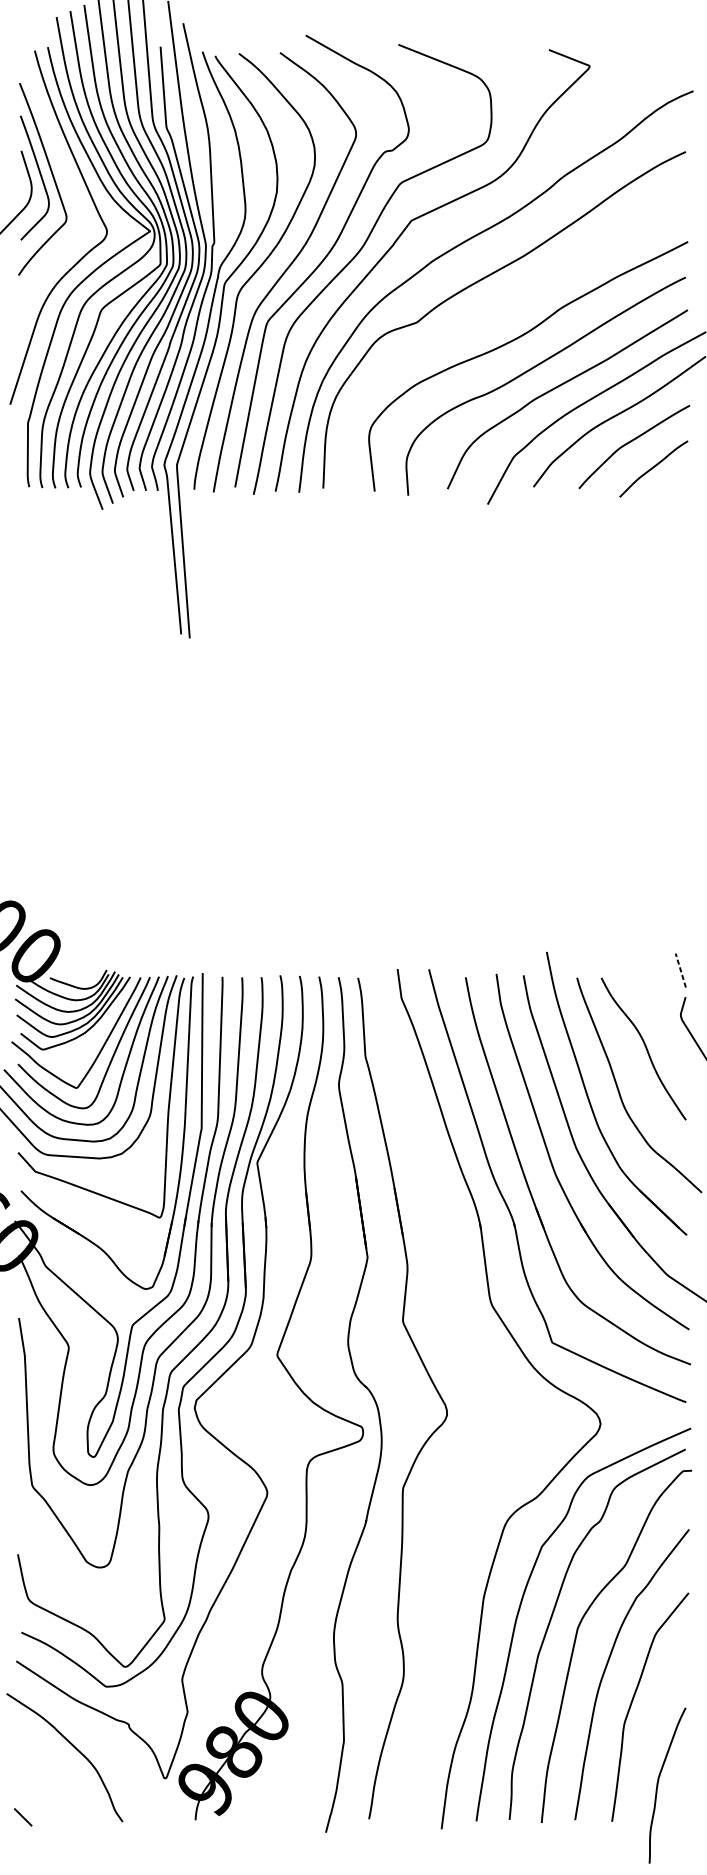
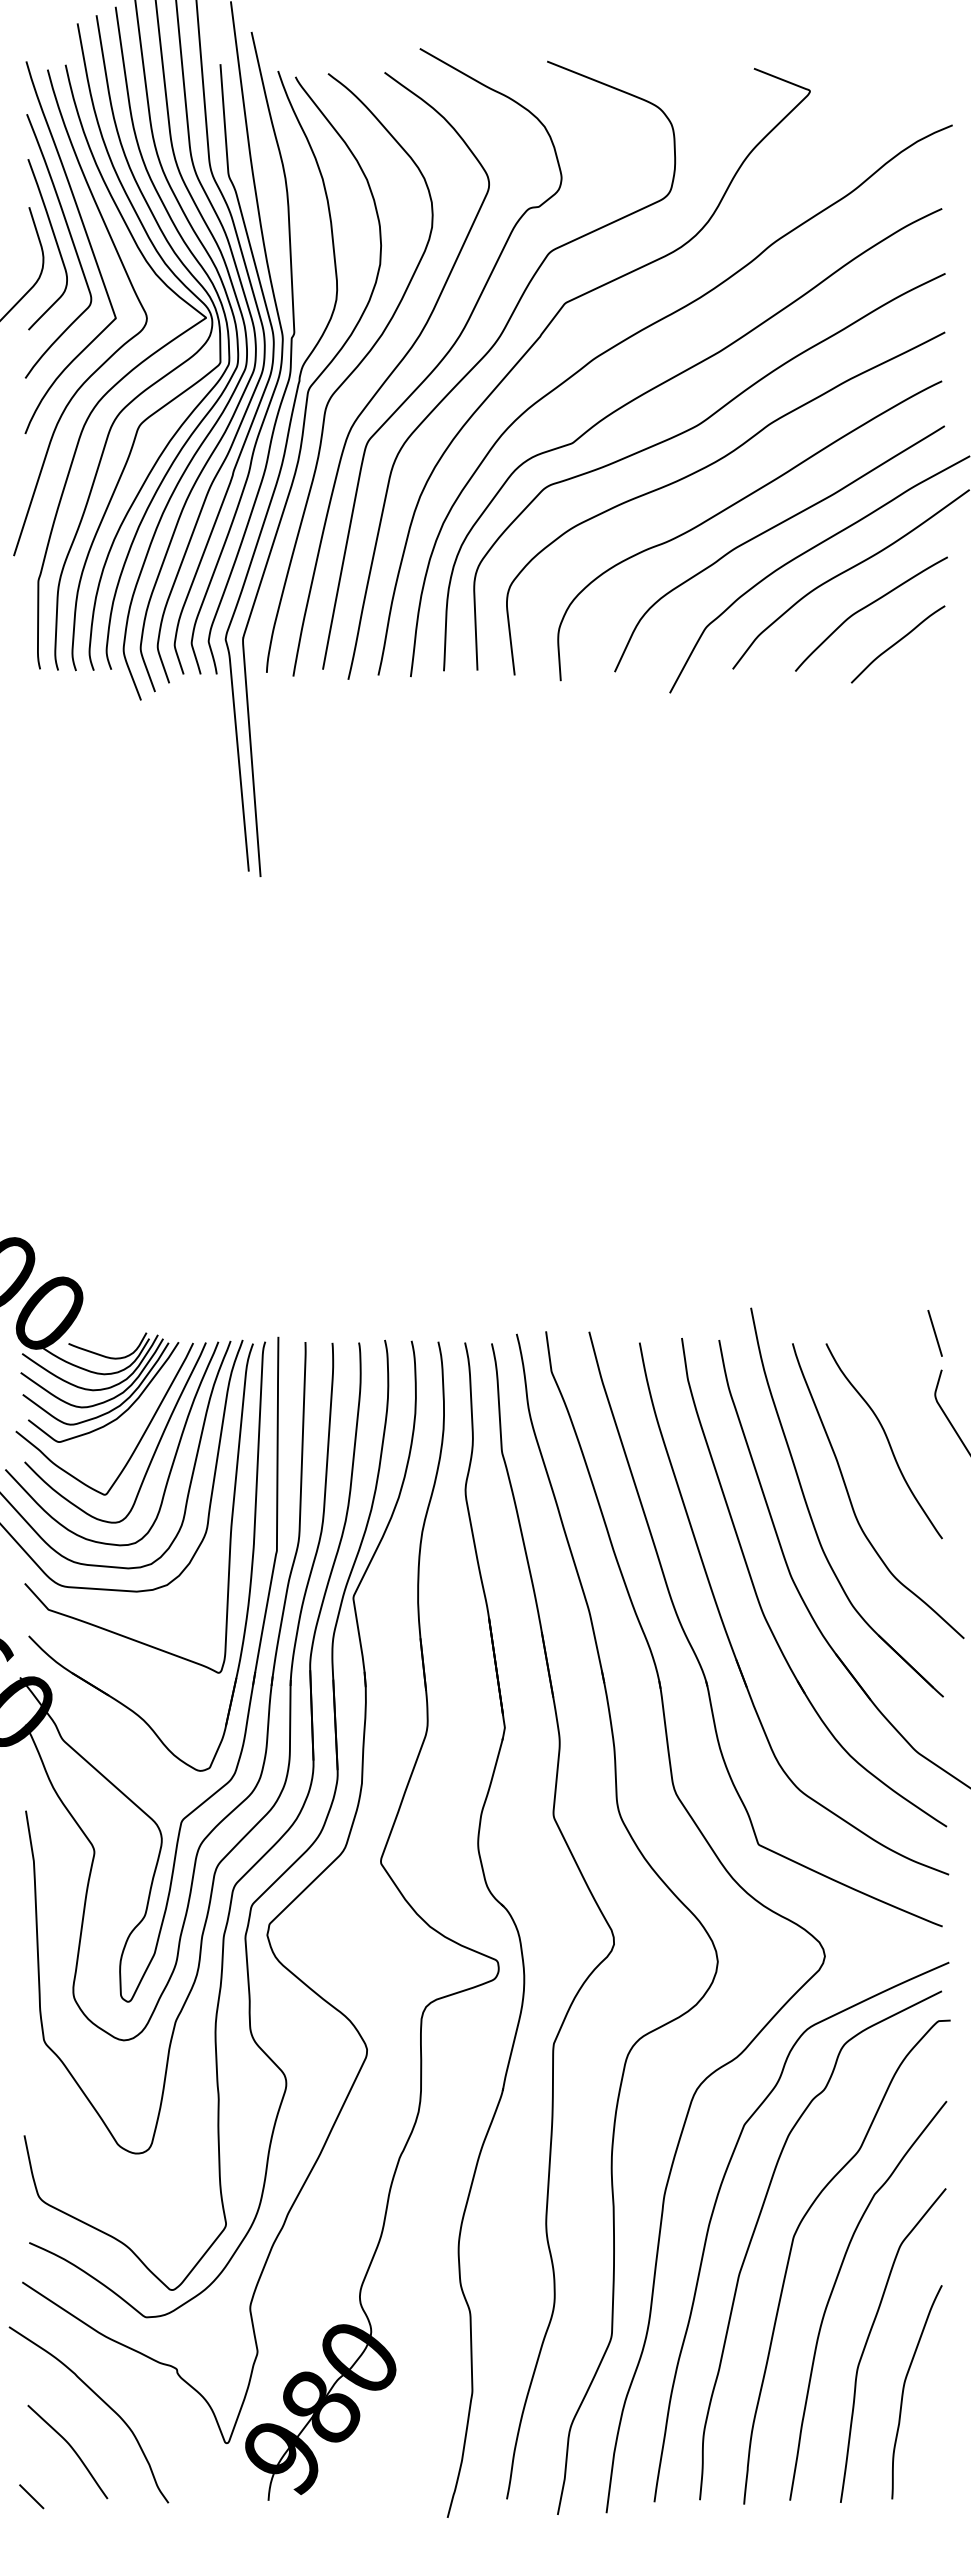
curve: (63, 175) -> (87, 240), added
curve: (501, 314) -> (688, 431), added
line: (681, 969) -> (935, 1332), dashed -> solid
part: (485, 1373) -> (666, 1887), added
curve: (51, 1781) -> (70, 2447), added
curve: (658, 1783) -> (904, 2389), moved

